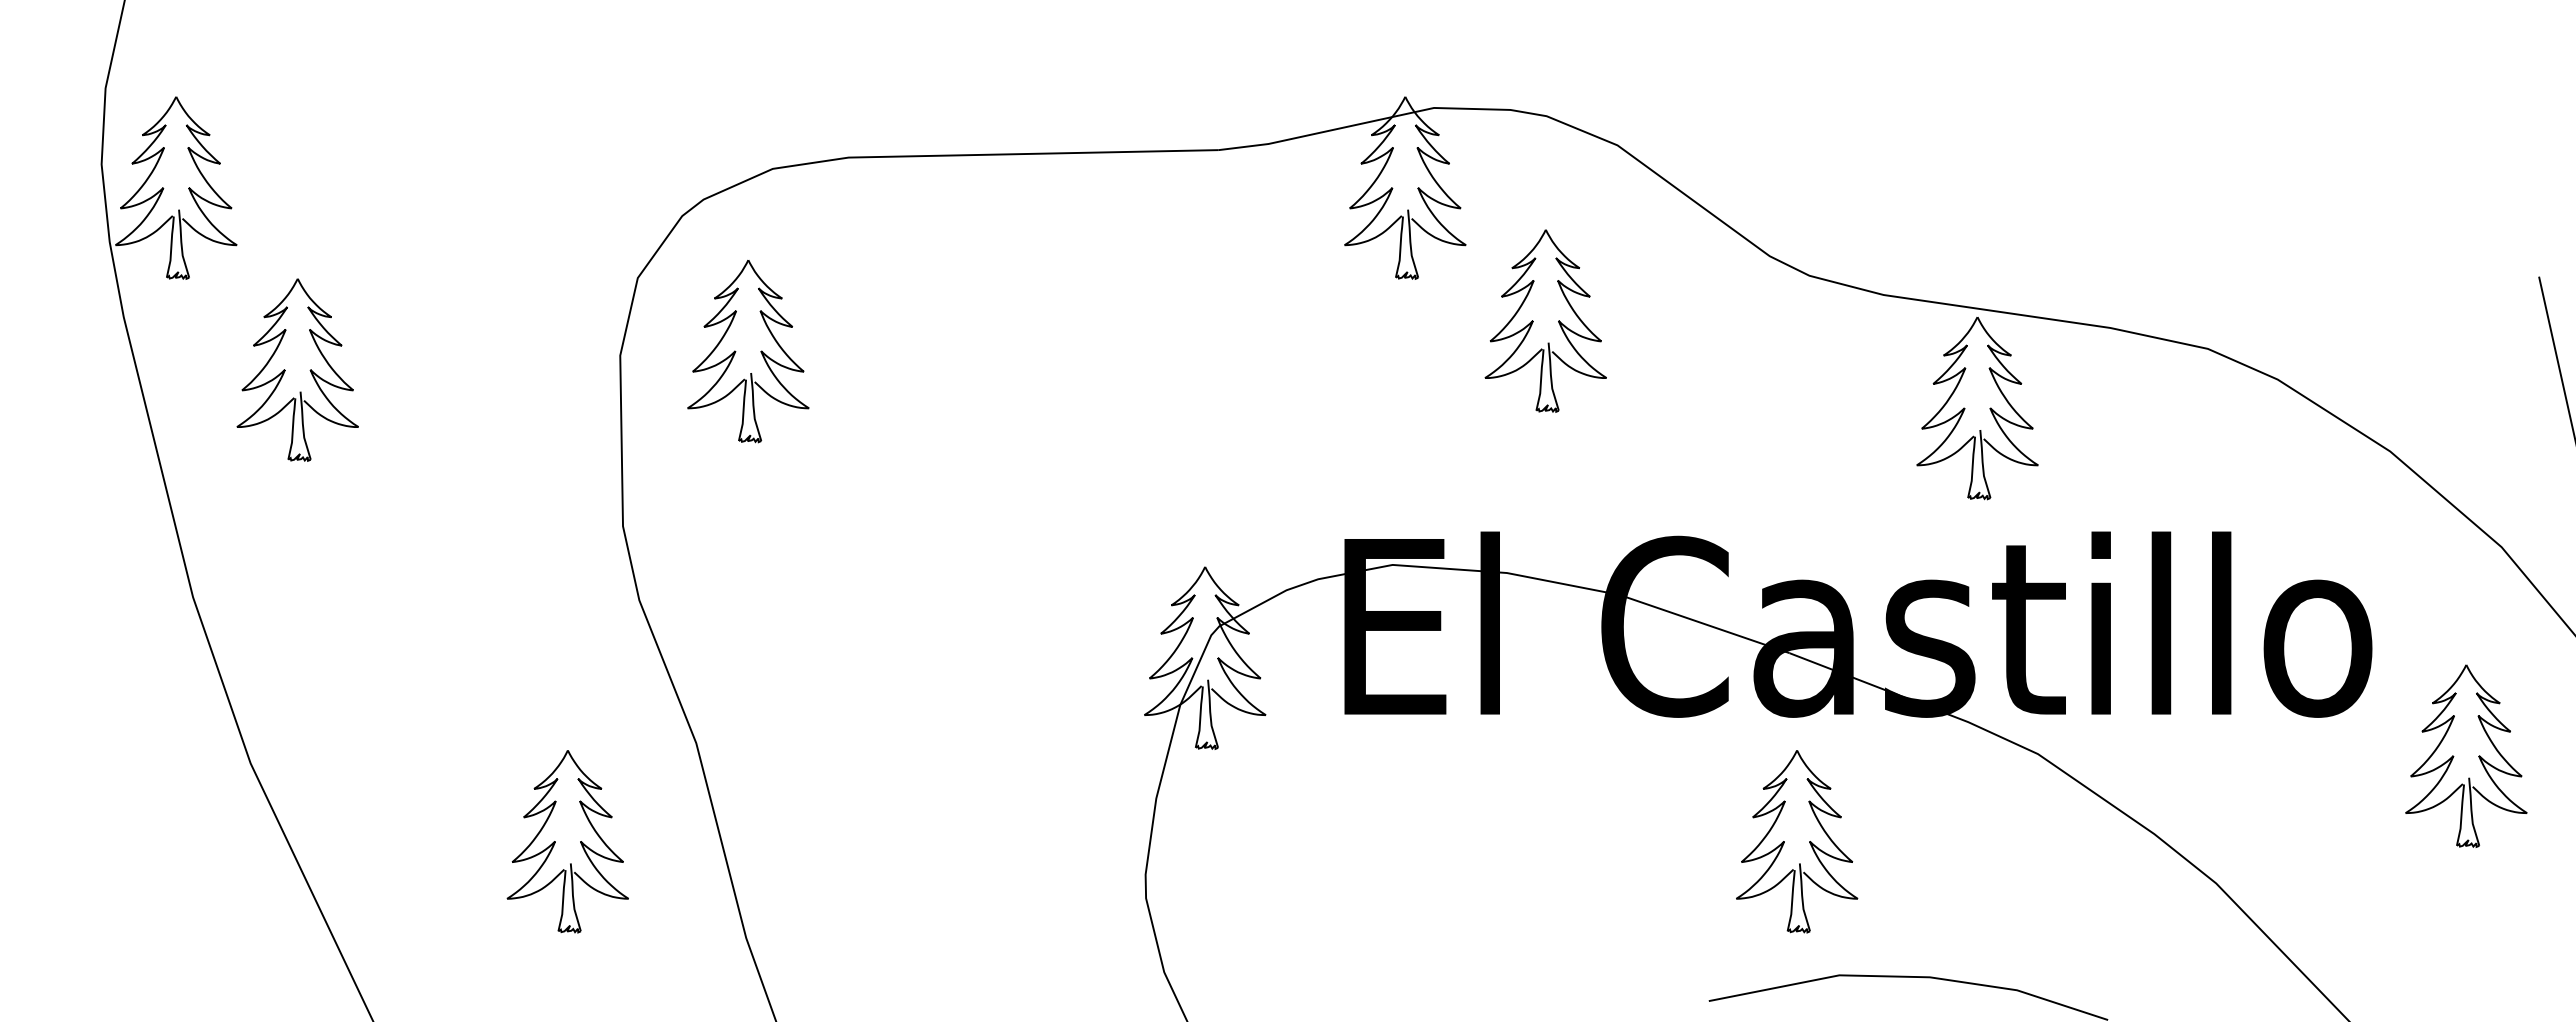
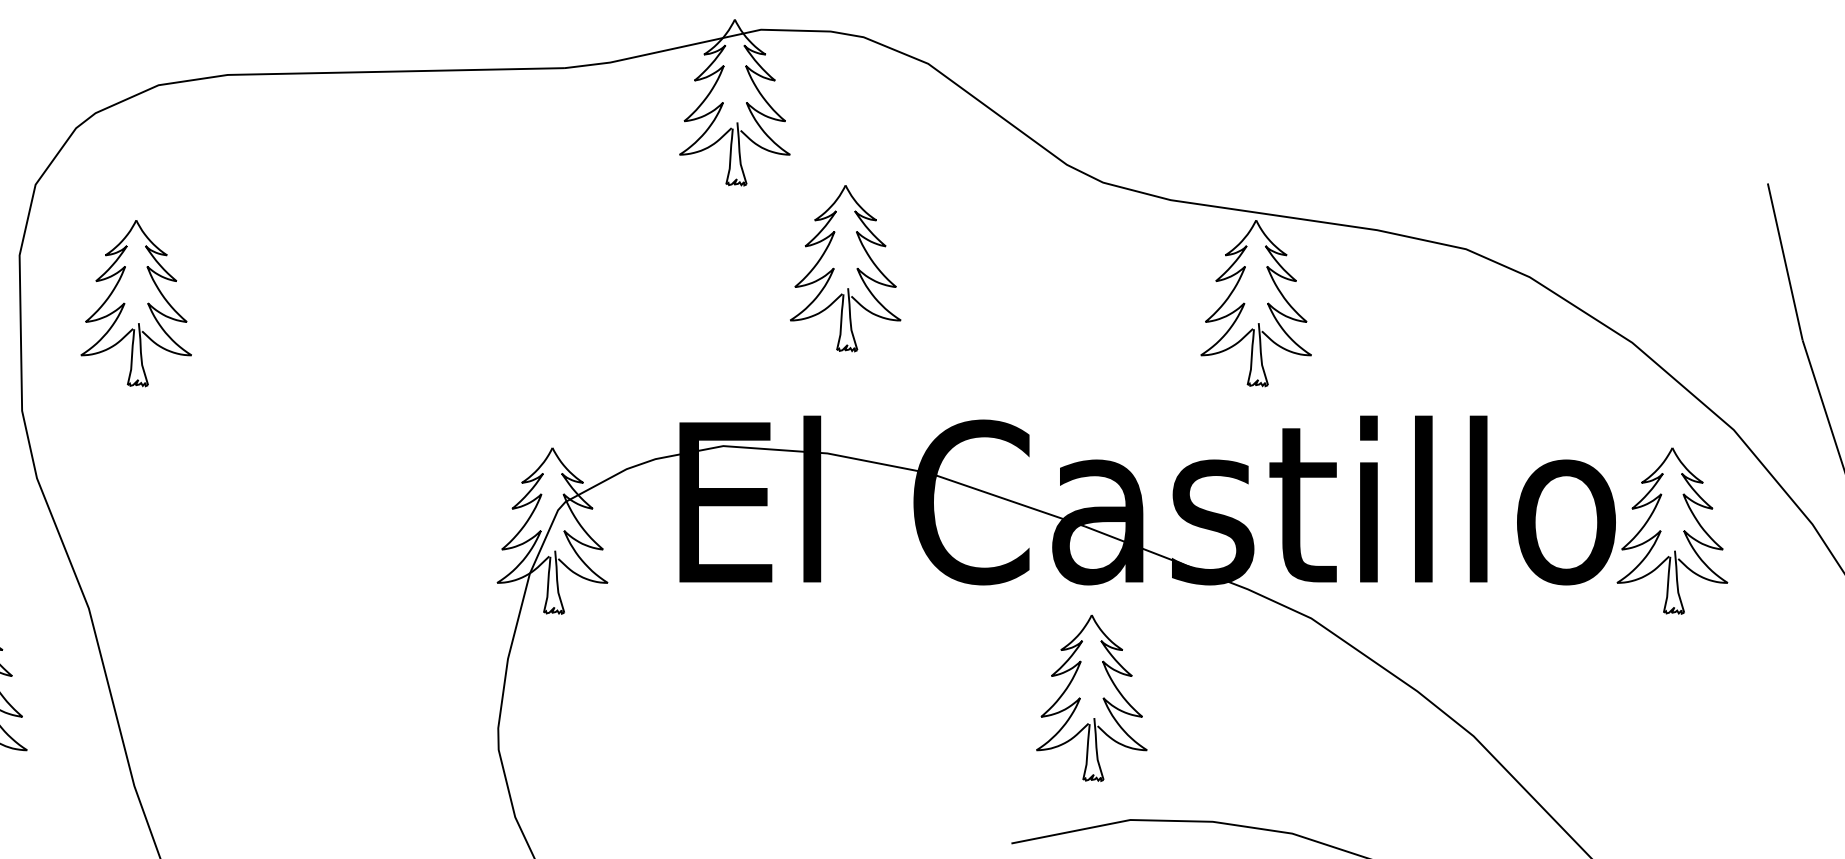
part: (1545, 320) -> (845, 268), moved
part: (748, 351) -> (136, 303), moved
part: (2454, 756) -> (1661, 531), moved

